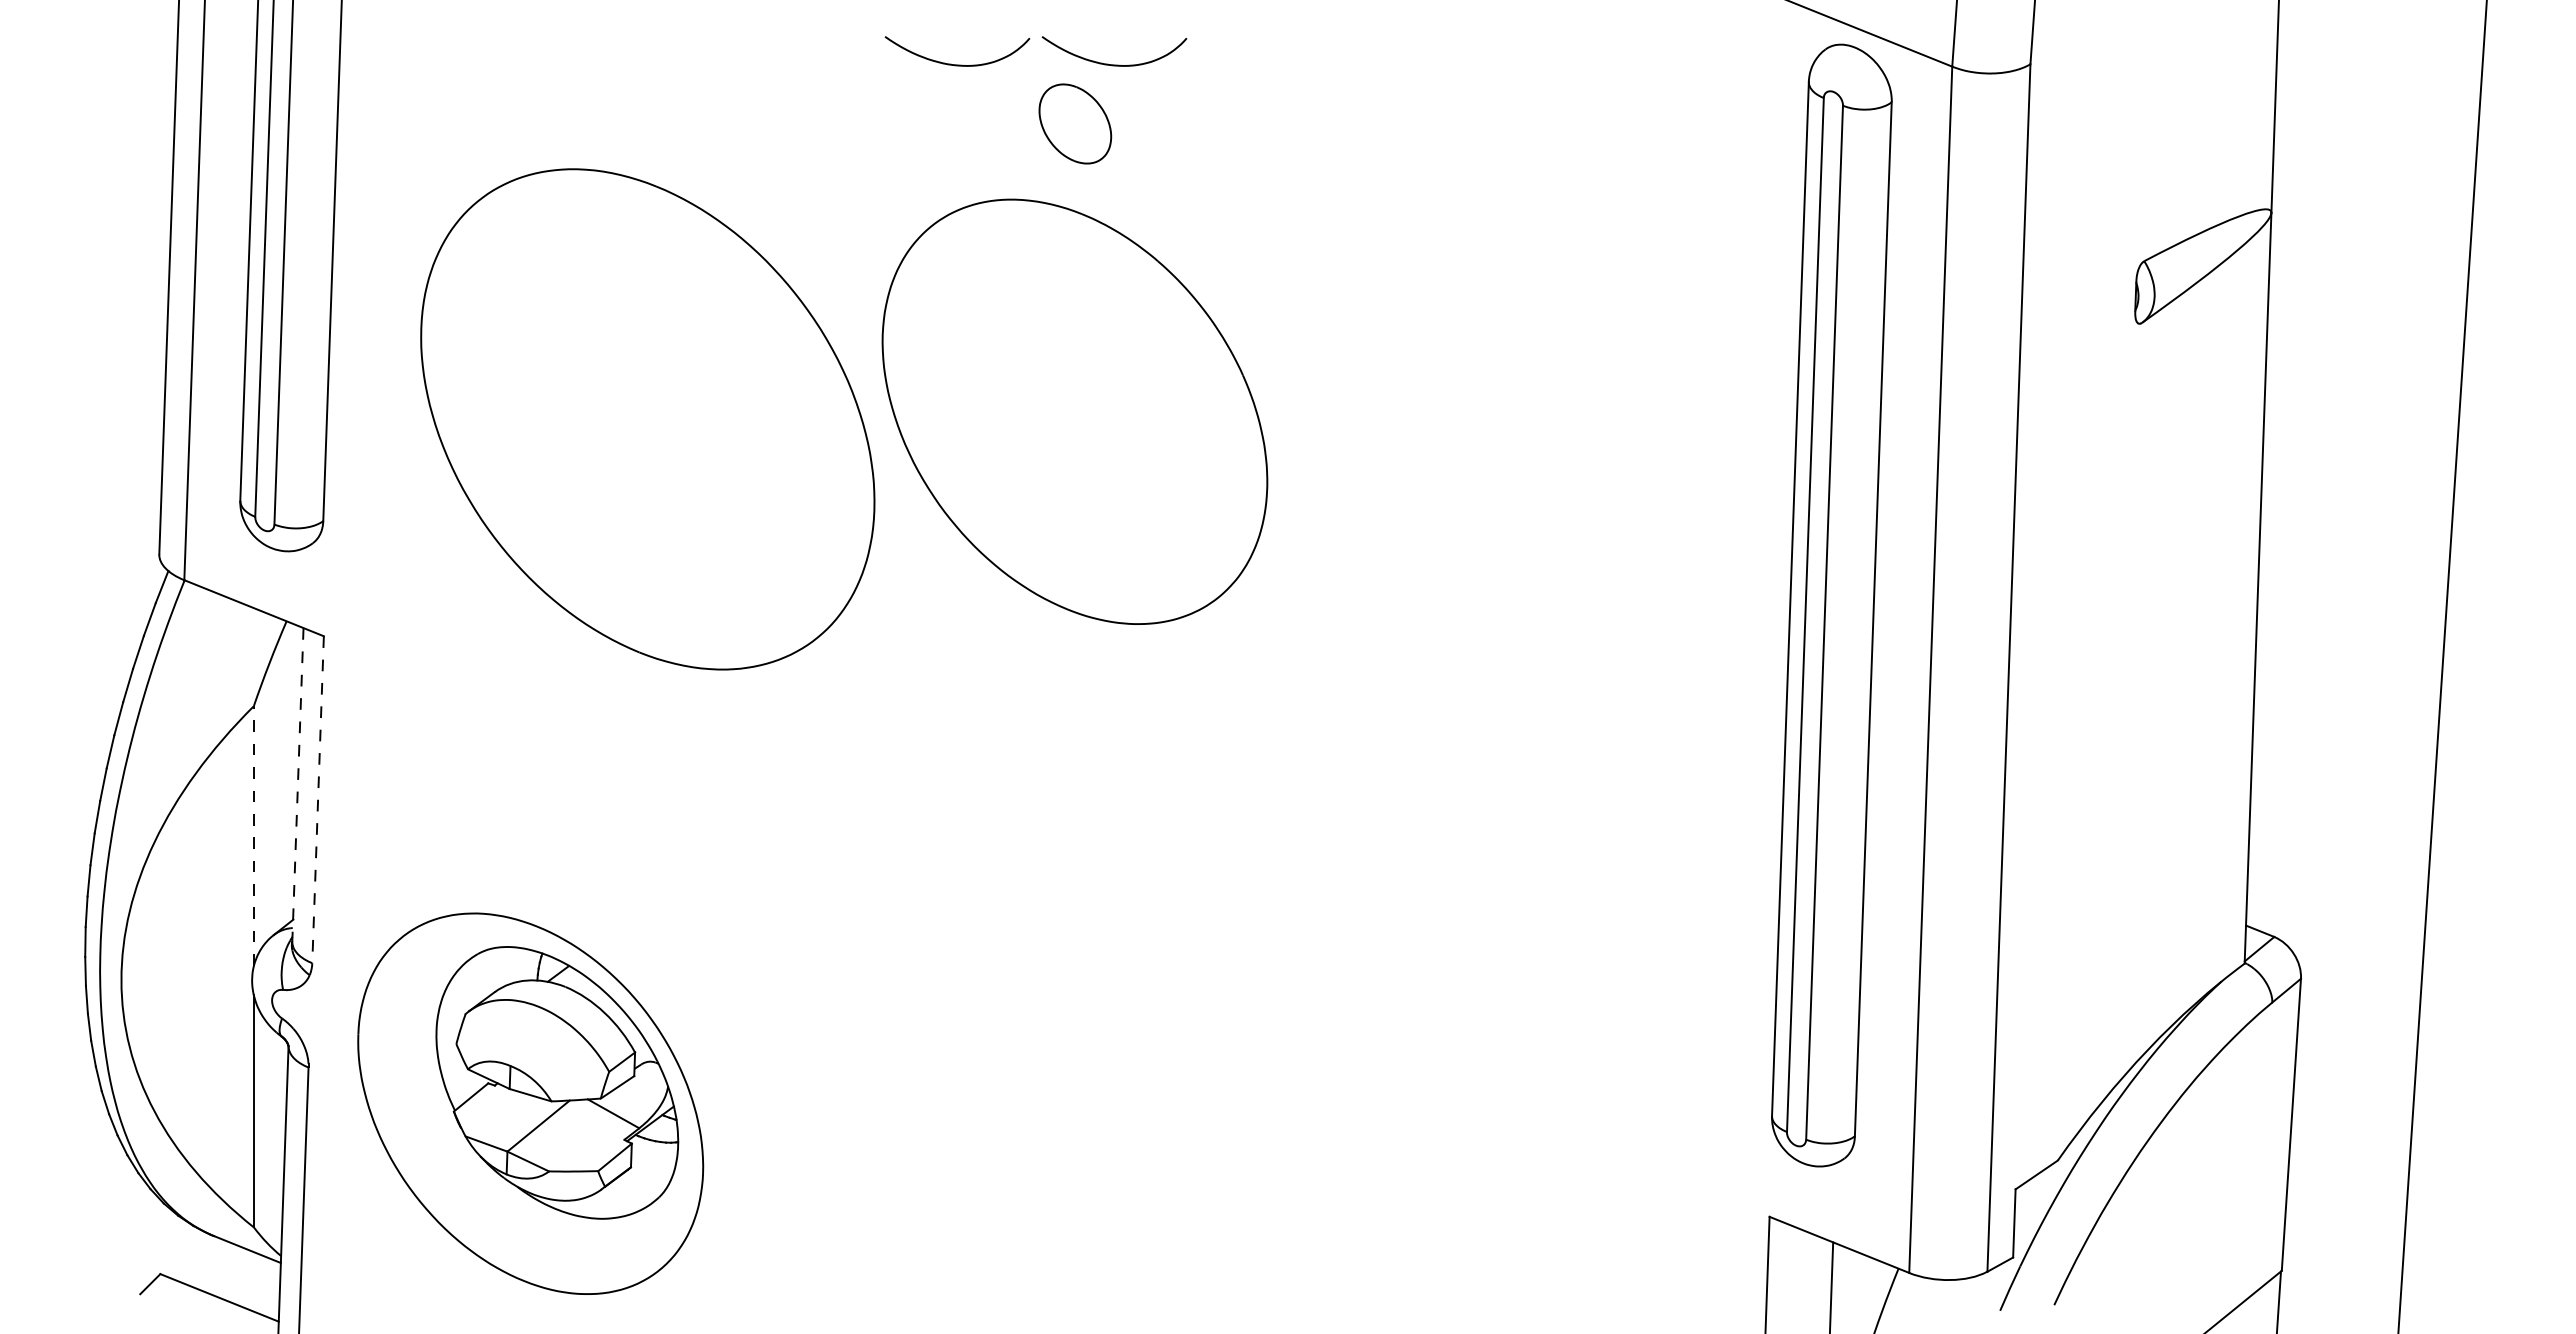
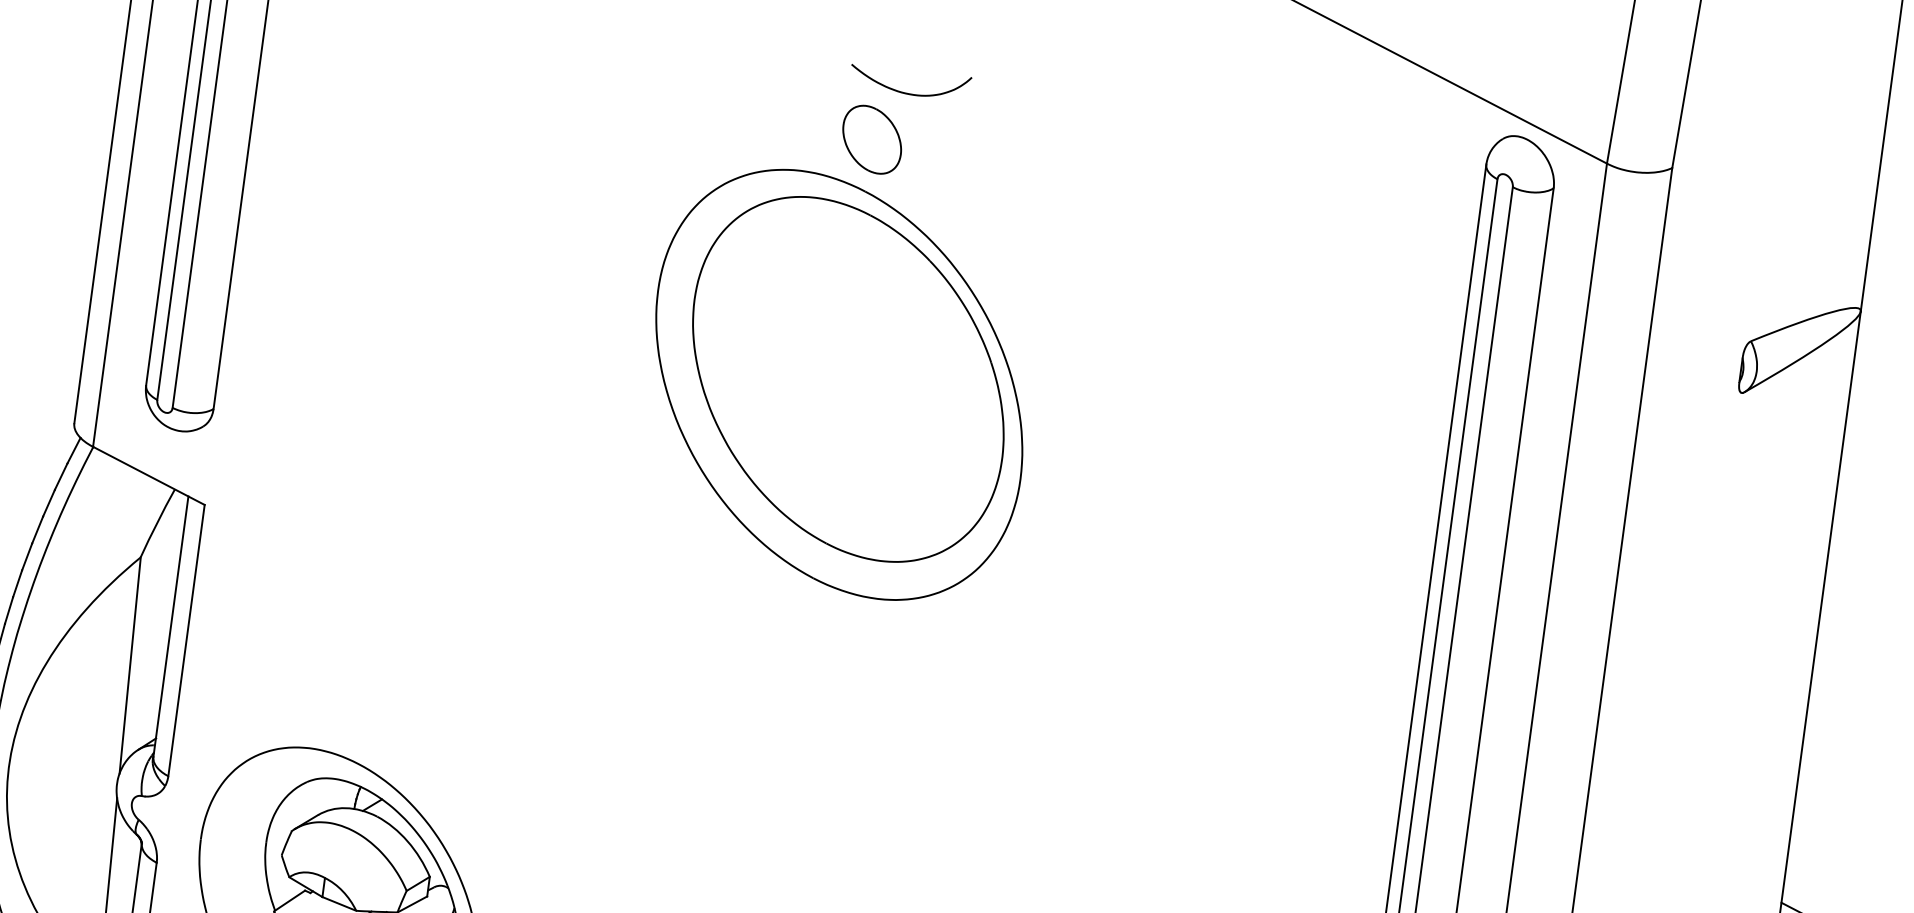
curve: (957, 64) -> (778, 80), removed
part: (647, 419) -> (839, 384), moved
line: (297, 784) -> (170, 626), dashed -> solid
line: (318, 799) -> (186, 640), dashed -> solid
line: (253, 835) -> (129, 665), dashed -> solid

